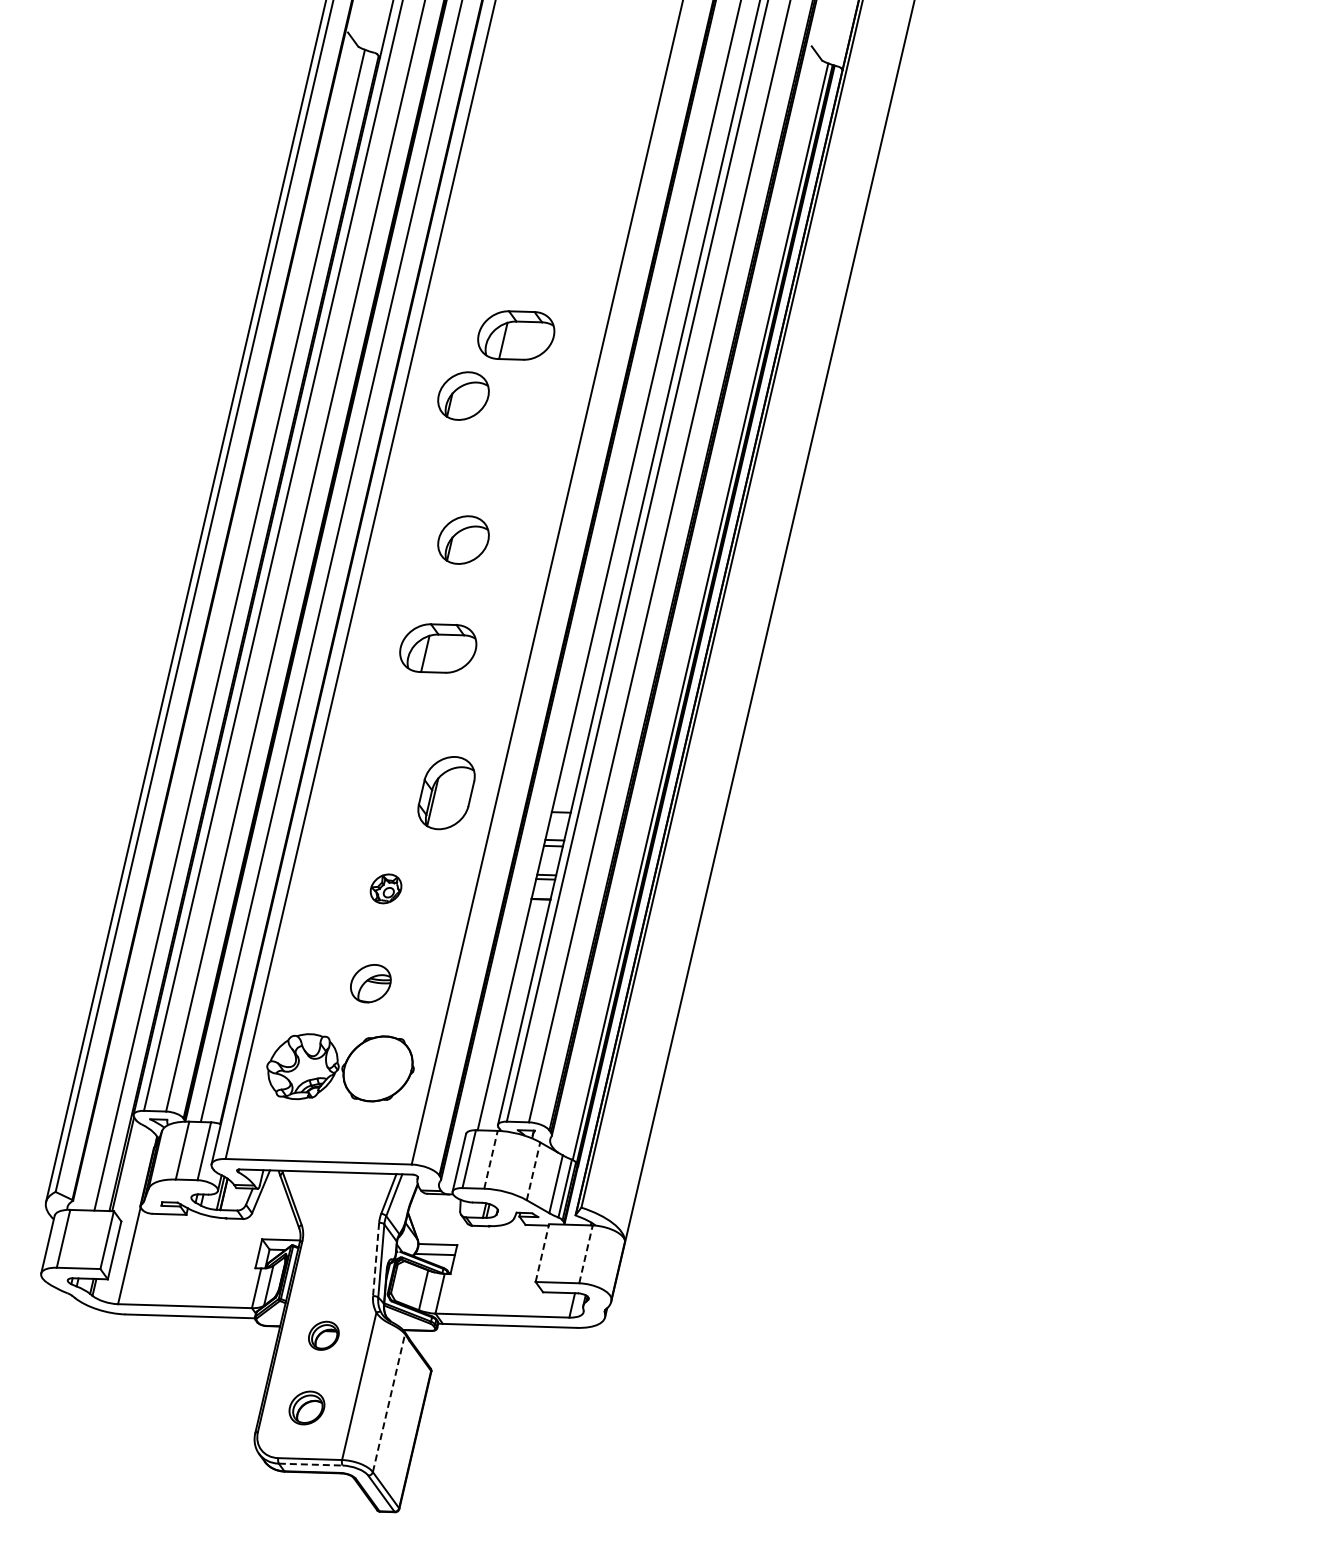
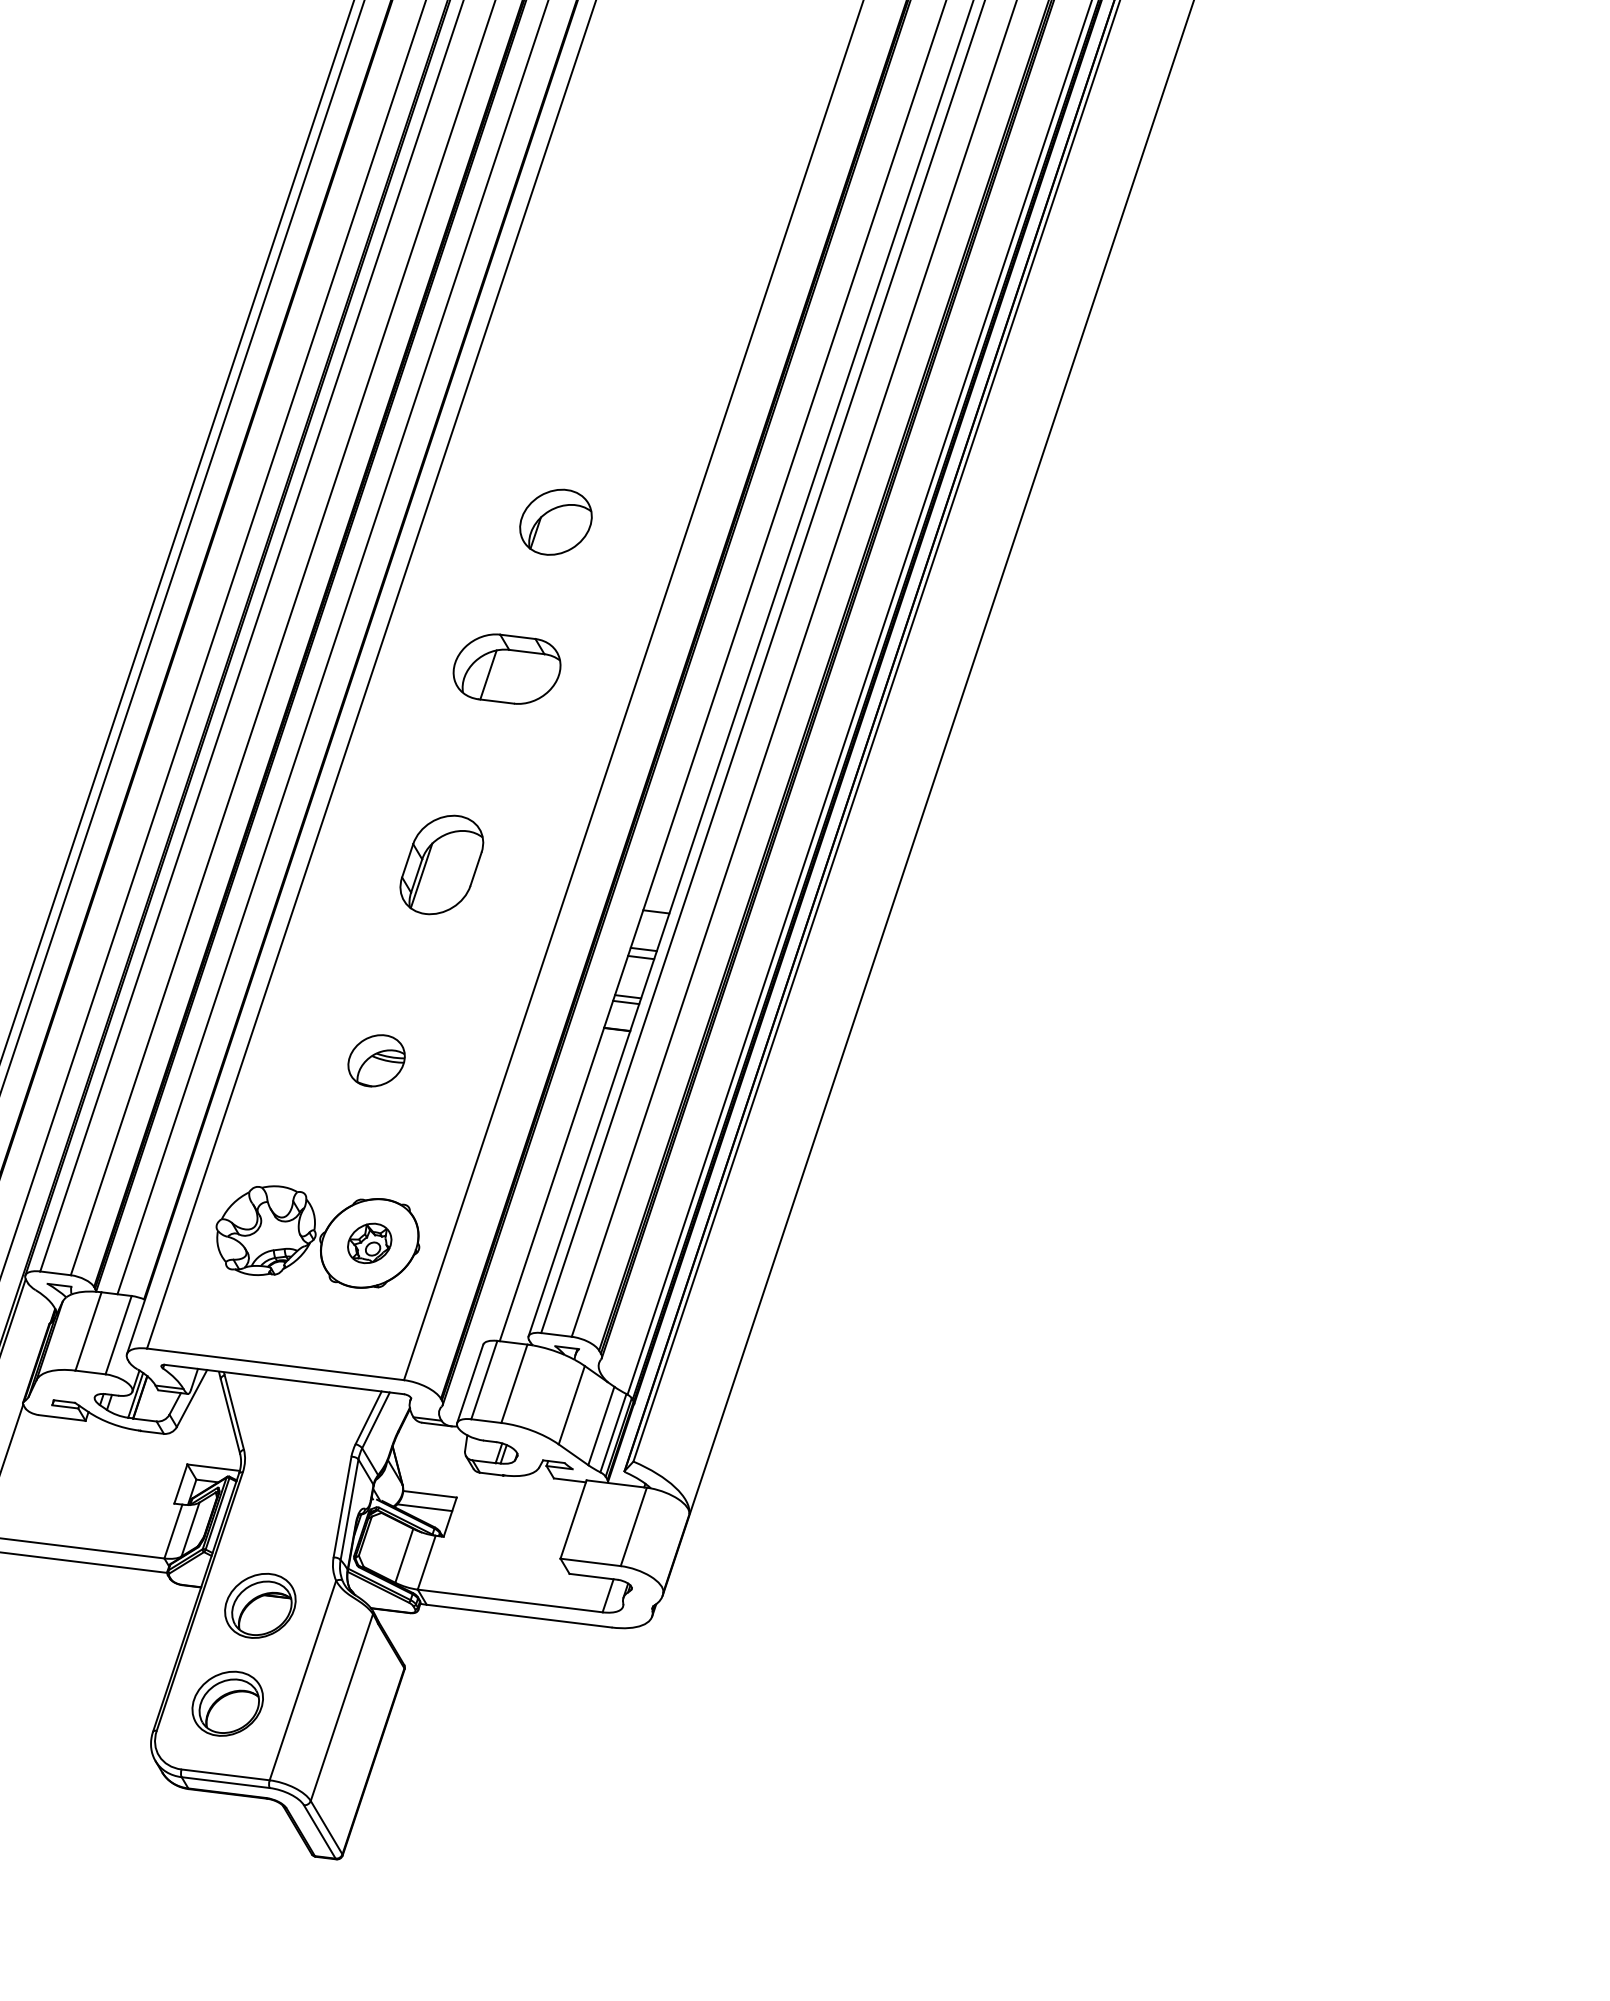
part: (516, 335) -> (655, 245), removed
part: (463, 395) -> (574, 322), removed
part: (446, 793) -> (441, 865), moved
part: (385, 888) -> (369, 1242), moved
part: (370, 983) -> (376, 1060), moved
line: (491, 1159) -> (515, 1383), dashed -> solid
line: (533, 1171) -> (571, 1405), dashed -> solid
line: (542, 1253) -> (573, 1520), dashed -> solid
line: (586, 1254) -> (634, 1527), dashed -> solid
line: (376, 1259) -> (343, 1507), dashed -> solid
part: (323, 1335) -> (259, 1605), size x1.67
line: (388, 1403) -> (341, 1707), dashed -> solid
part: (306, 1407) -> (227, 1703), size x1.43
line: (310, 1464) -> (225, 1782), dashed -> solid

